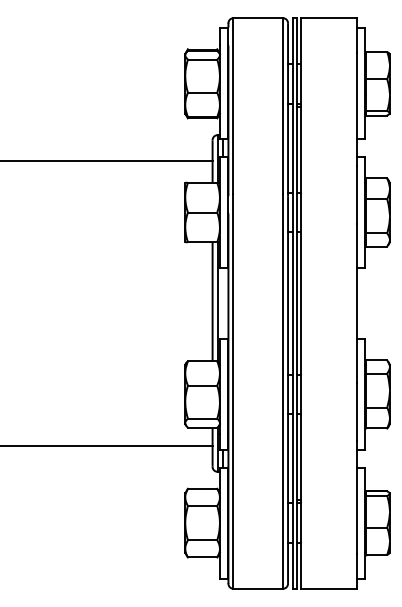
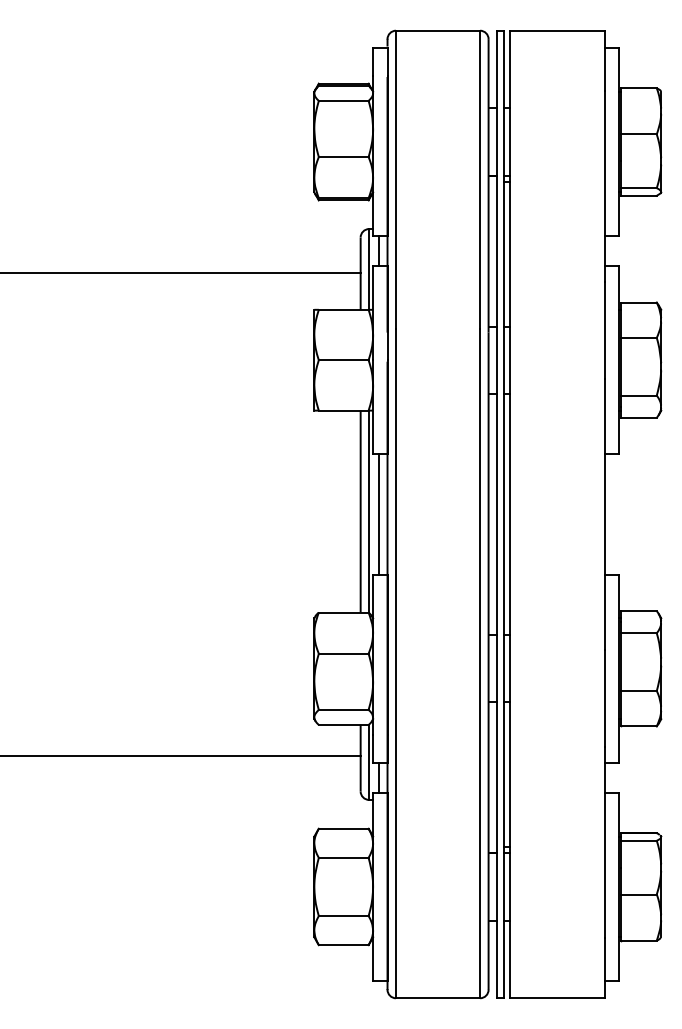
line: (223, 303) -> (379, 514), added

